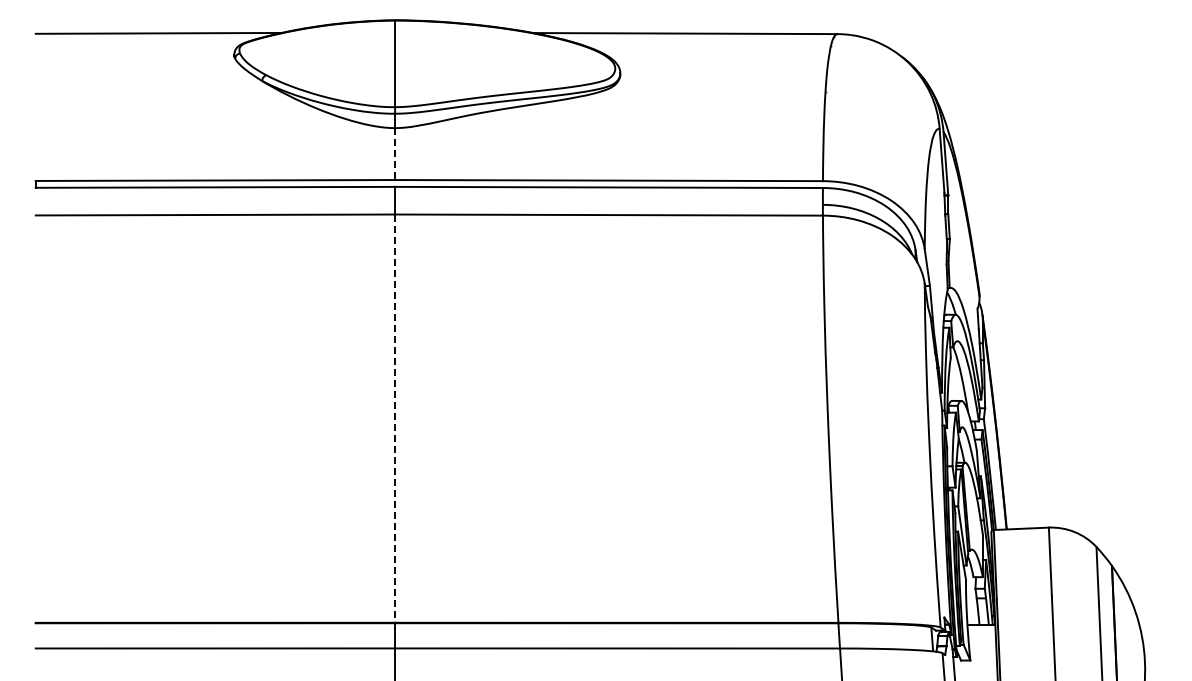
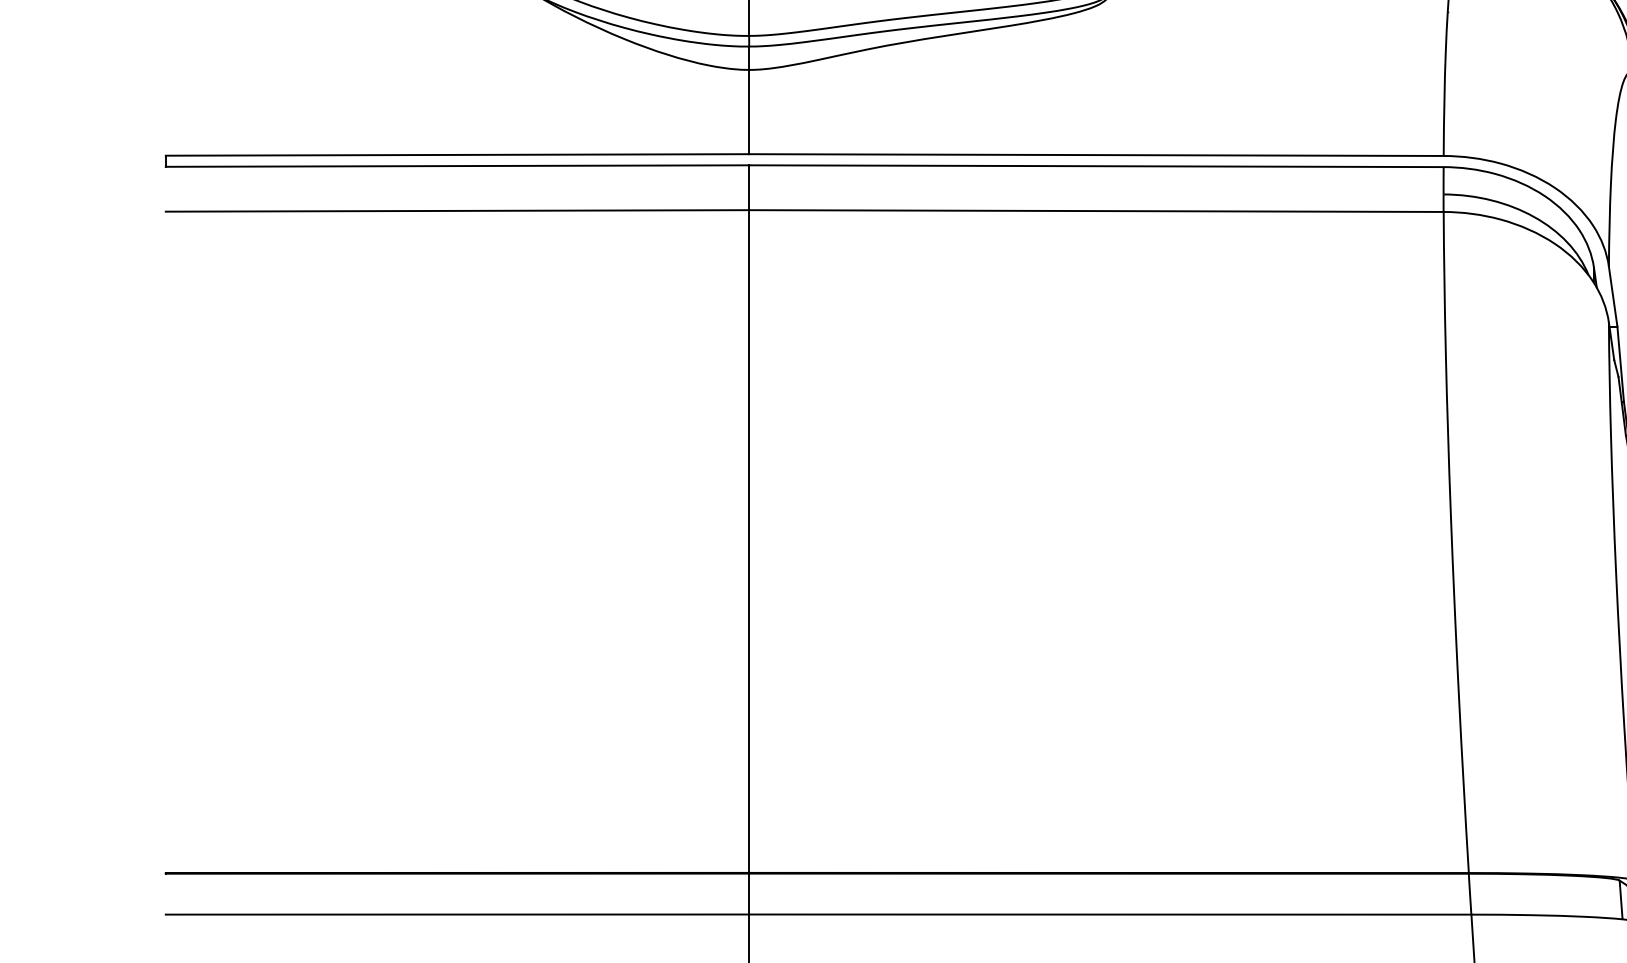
line: (395, 154) -> (749, 112), dashed -> solid
line: (395, 419) -> (749, 542), dashed -> solid

